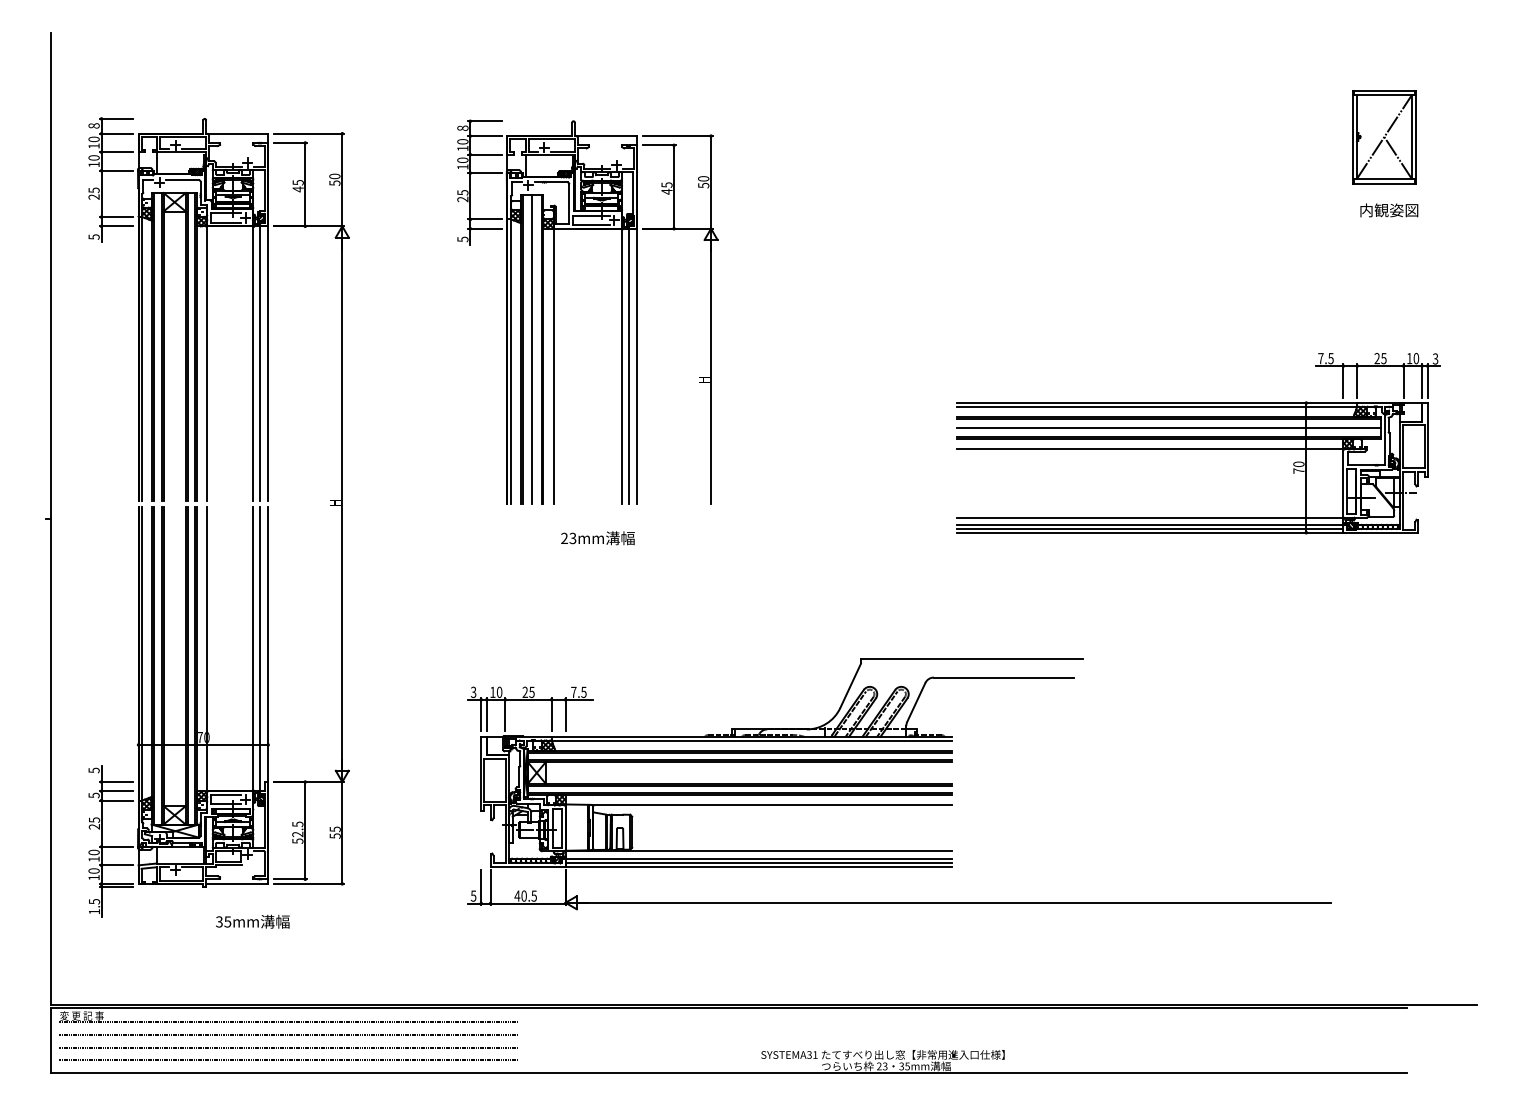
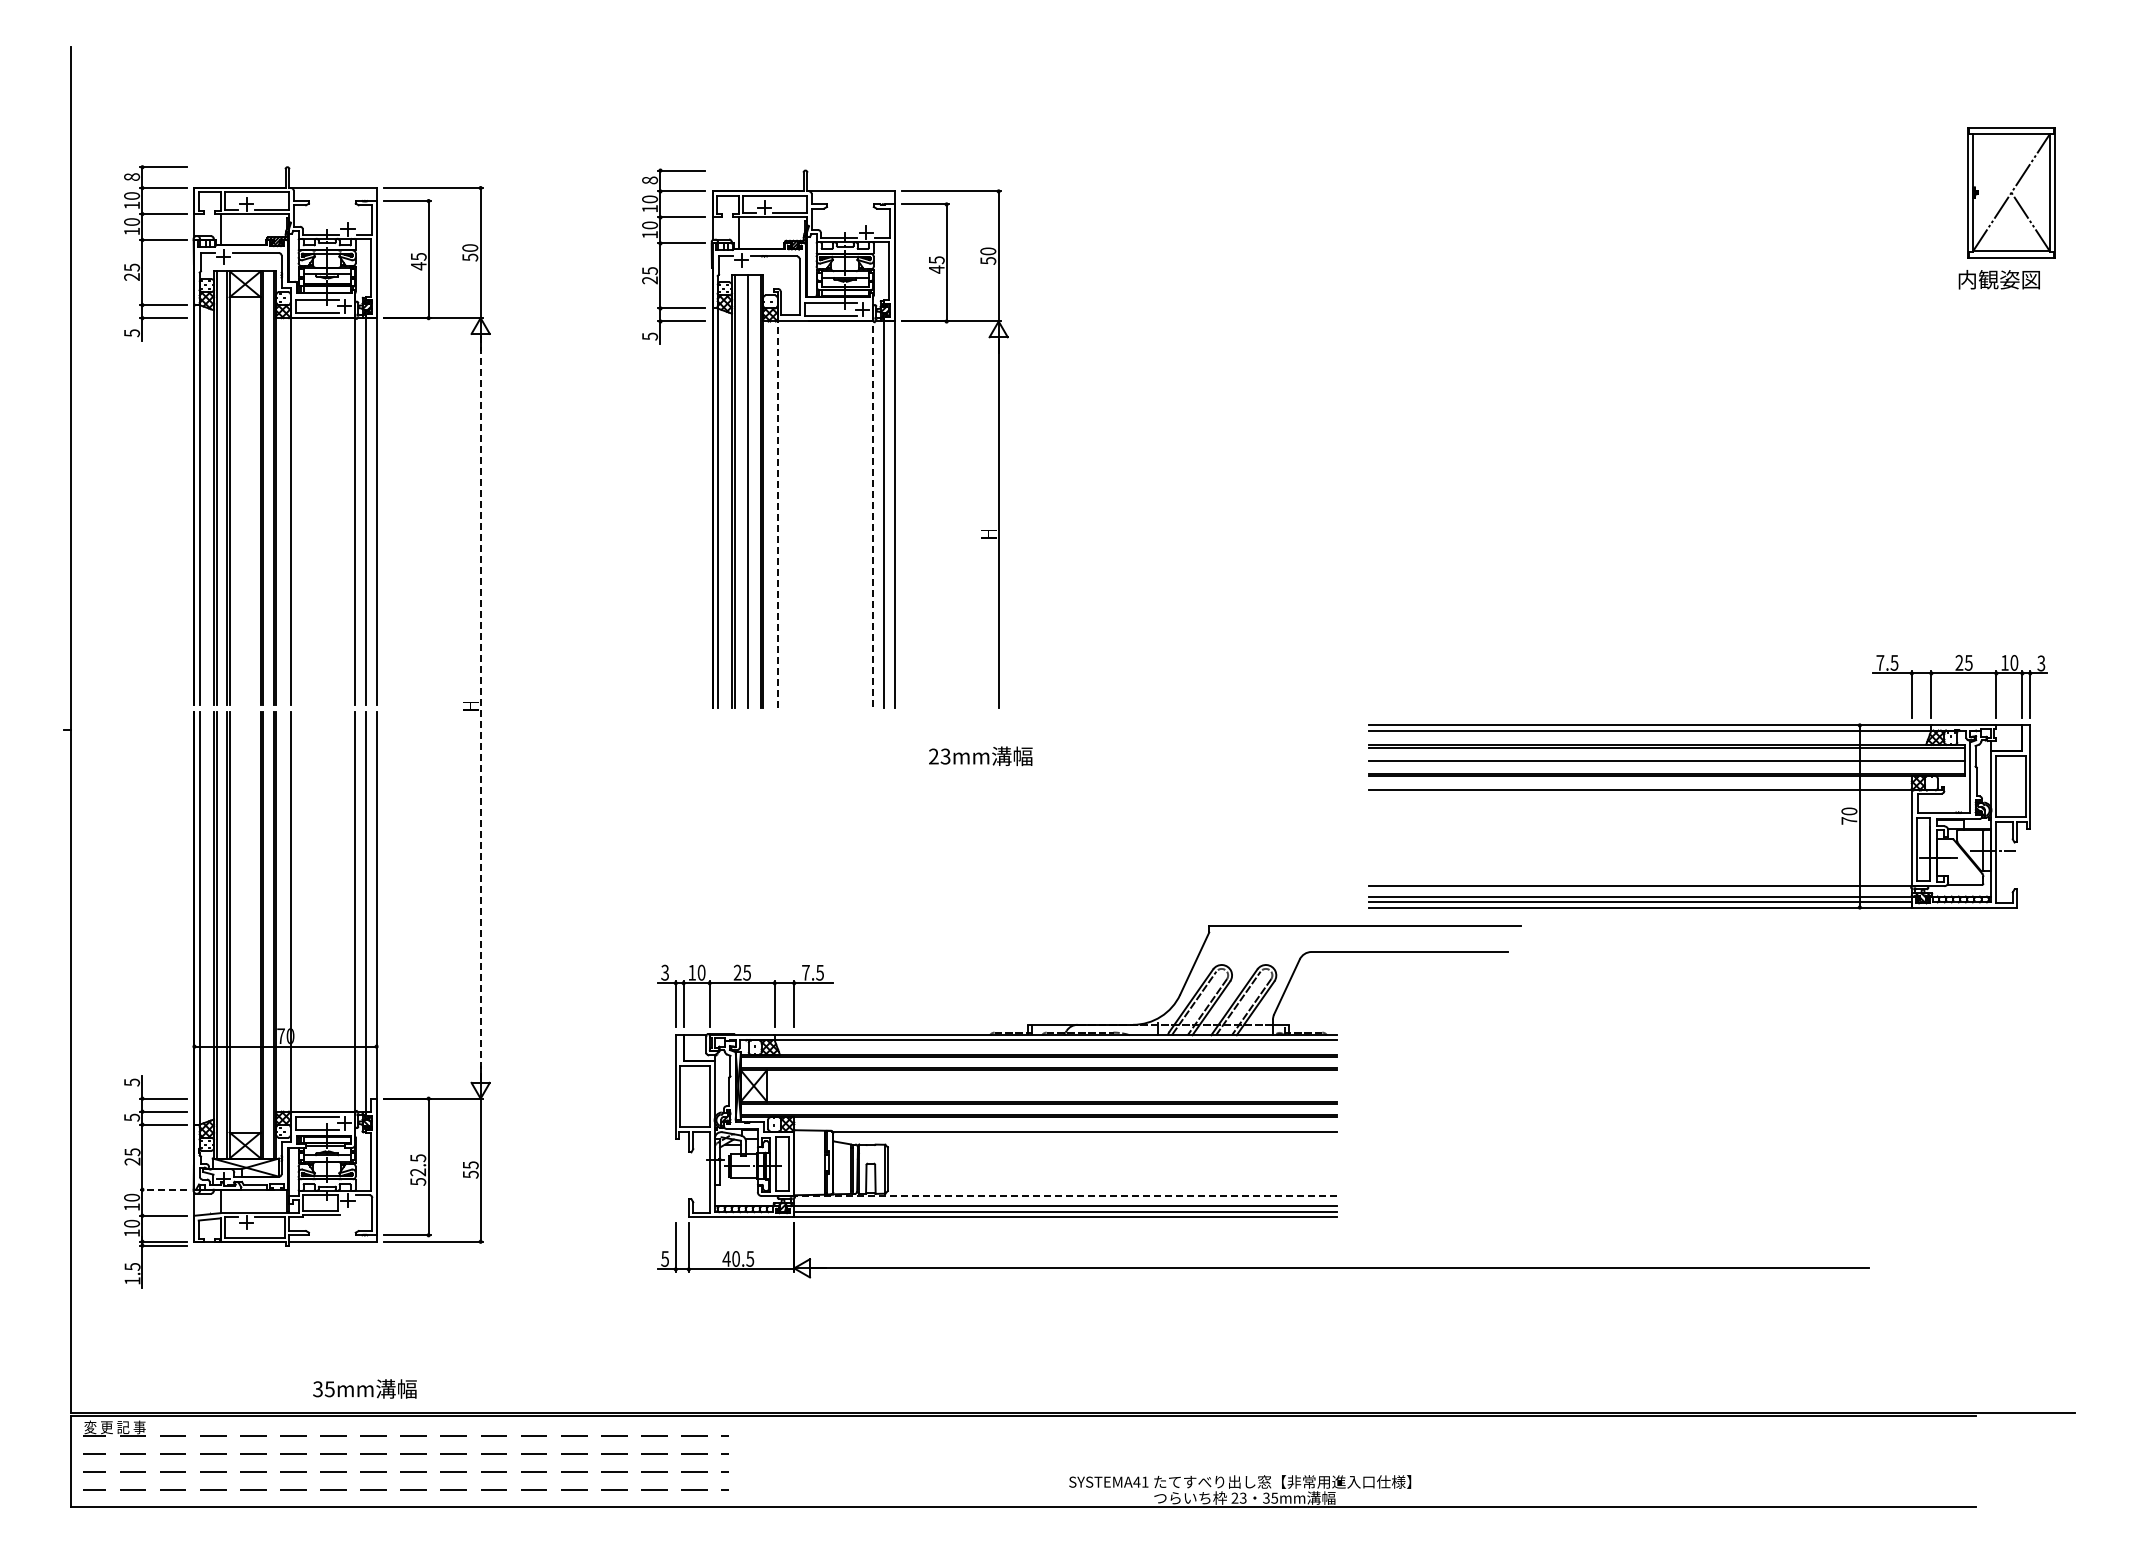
part: (1384, 136) -> (2011, 192), moved
text: (1388, 210) -> (1998, 279), moved
line: (553, 356) -> (777, 501), solid -> dashed
line: (621, 356) -> (873, 500), solid -> dashed
part: (1197, 443) -> (1707, 782), moved
line: (342, 504) -> (480, 708), solid -> dashed
text: (597, 537) -> (980, 755), moved
line: (115, 846) -> (162, 1189), solid -> dashed
line: (758, 851) -> (1065, 1196), solid -> dashed
text: (252, 921) -> (364, 1388), moved
text: (809, 1054) -> (1136, 1481), SYSTEMA31 -> SYSTEMA41

